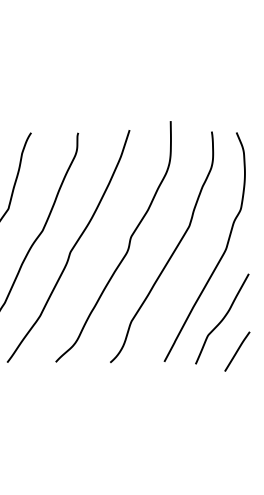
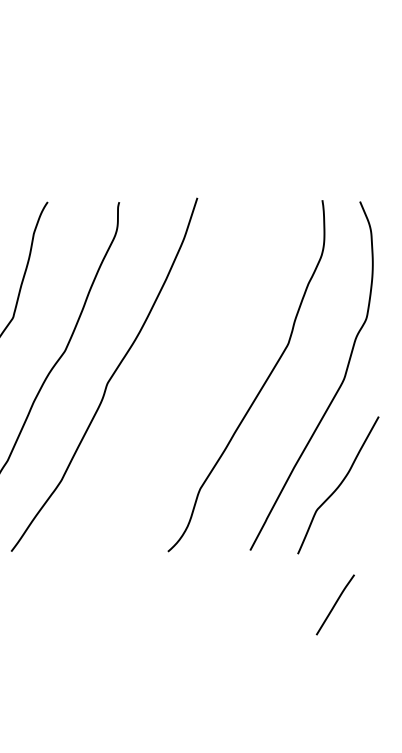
curve: (128, 242) -> (195, 368), removed
line: (237, 351) -> (335, 604), moved

